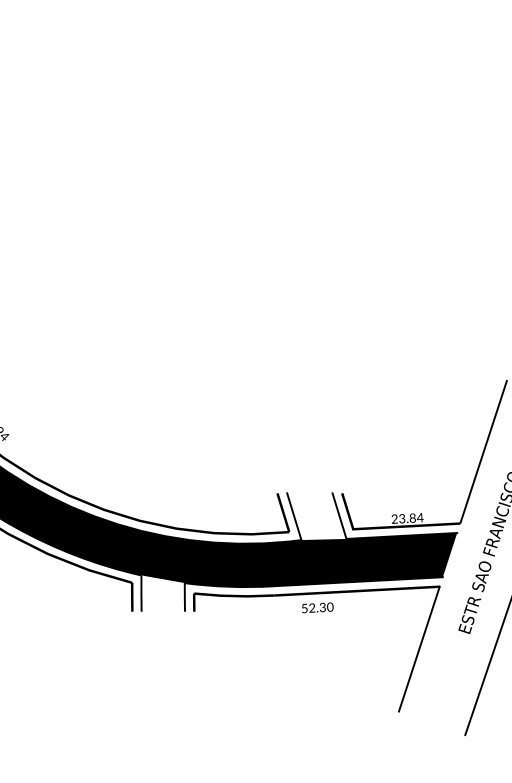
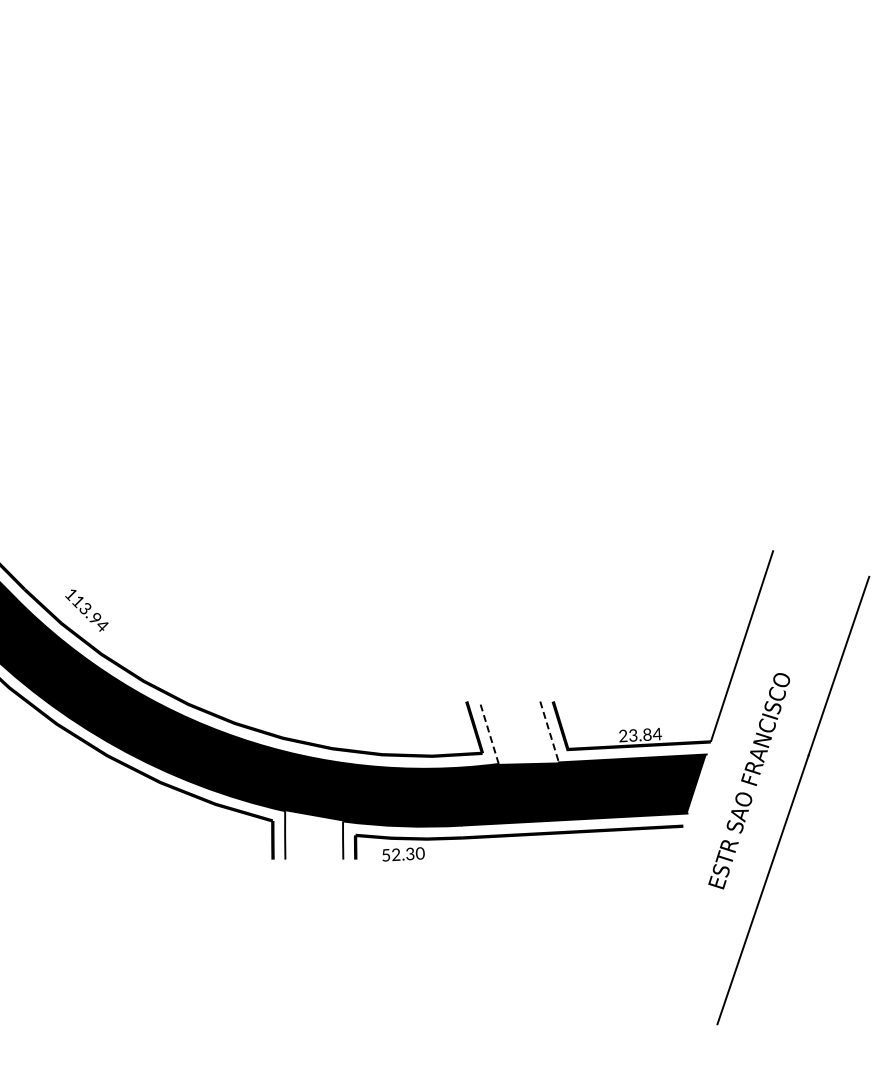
line: (339, 515) -> (549, 731), solid -> dashed
line: (294, 516) -> (489, 732), solid -> dashed
text: (317, 607) -> (403, 854), moved
line: (418, 649) -> (655, 909), removed

